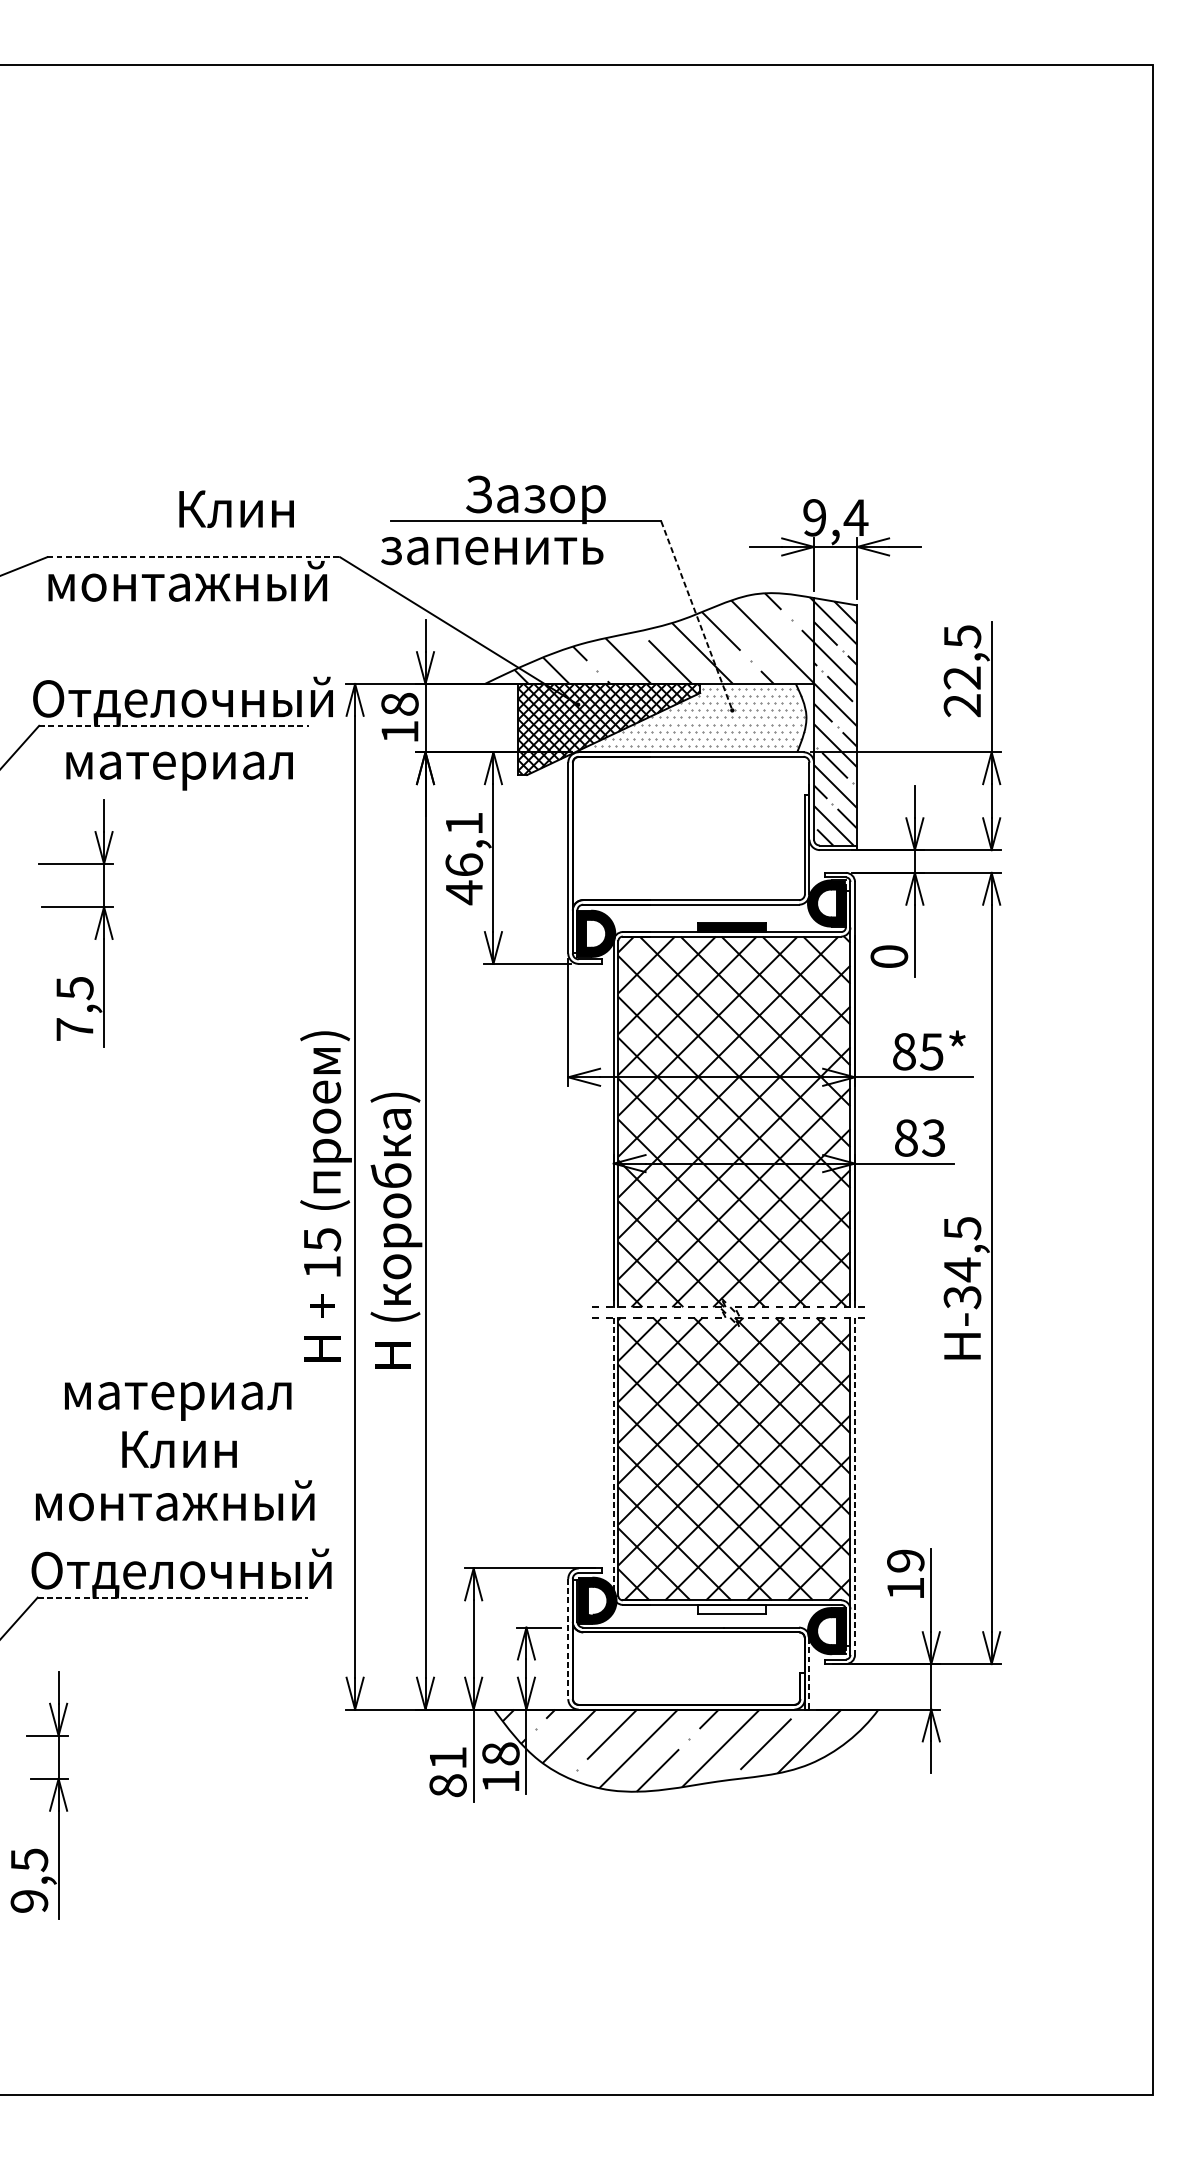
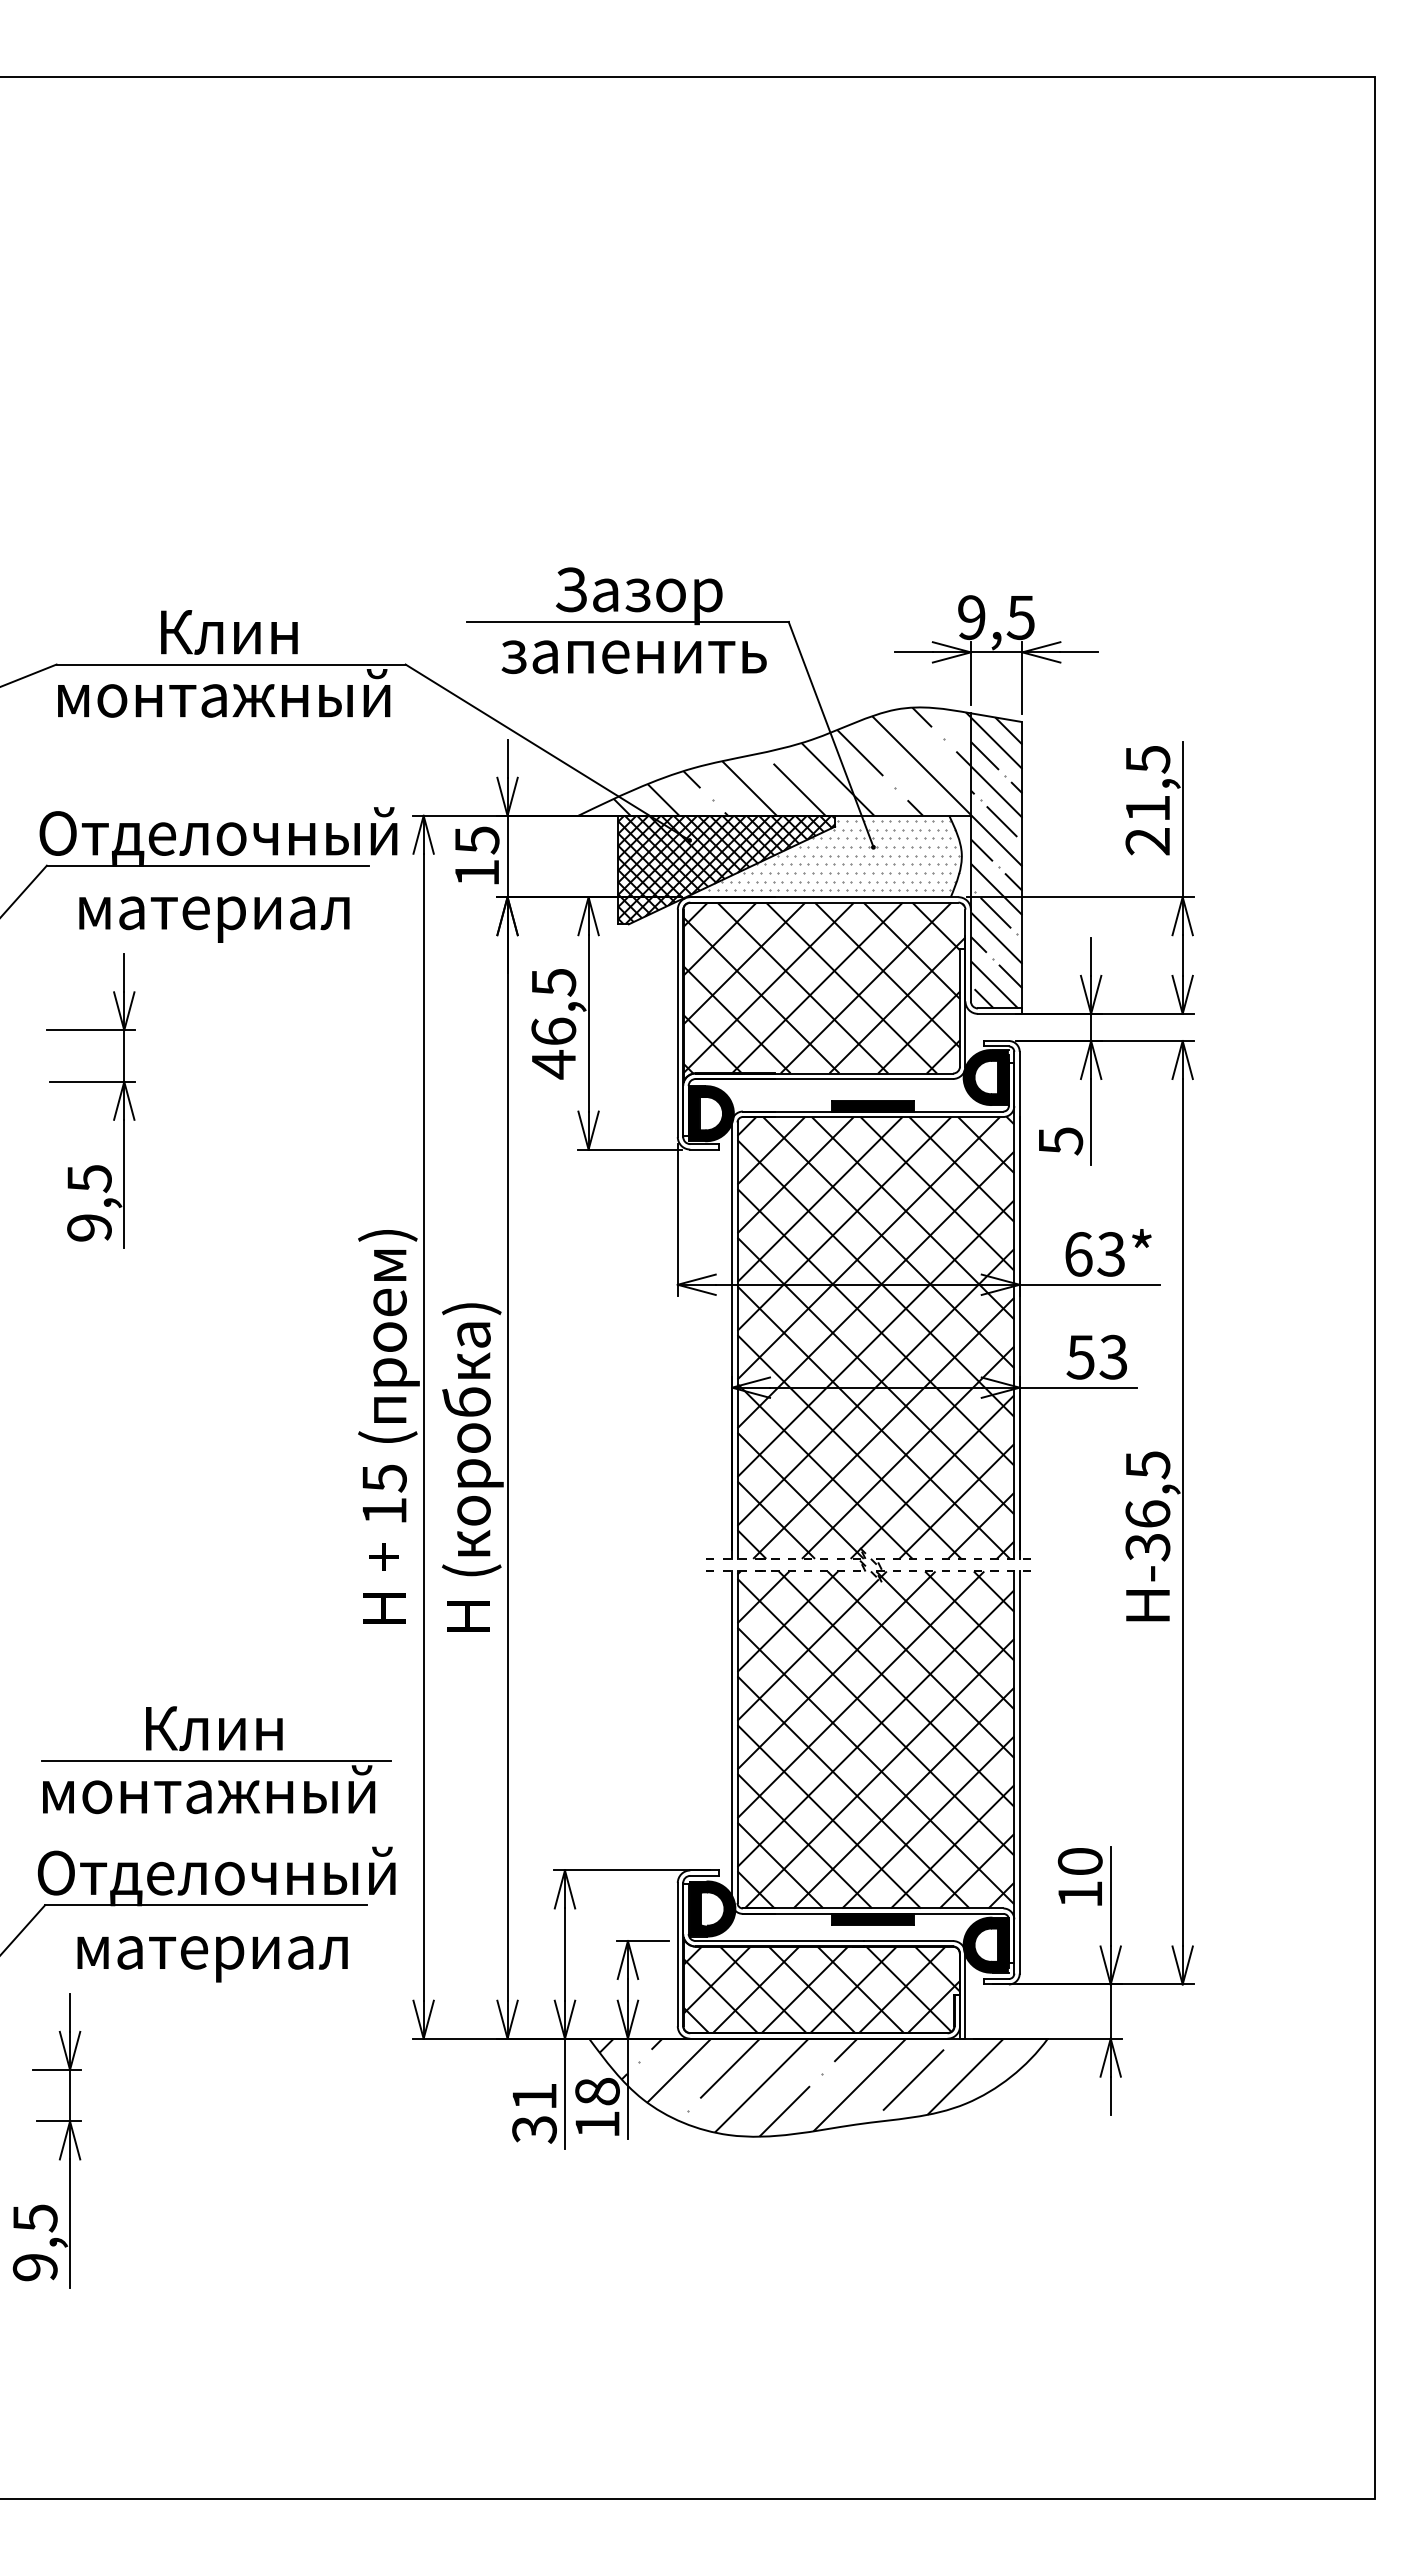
text: (236, 509) -> (229, 632), moved
text: (855, 518) -> (1020, 618), 9,4 -> 9,5
text: (491, 551) -> (633, 657), moved
line: (193, 557) -> (231, 664), dashed -> solid
line: (697, 615) -> (831, 734), dashed -> solid
text: (962, 677) -> (1147, 808), 22,5 -> 21,5
text: (399, 704) -> (476, 840), 18 -> 15
line: (174, 725) -> (208, 865), dashed -> solid
text: (464, 823) -> (554, 982), 46,1 -> 46,5
hatch: (691, 828) -> (824, 987), added
text: (889, 957) -> (1060, 1141), 0 -> 5
text: (74, 1029) -> (89, 1227), 7,5 -> 9,5
text: (917, 1051) -> (1094, 1254), 85* -> 63*
text: (905, 1138) -> (1080, 1357), 83 -> 53
text: (962, 1269) -> (1147, 1514), H-34,5 -> H-36,5
text: (178, 1401) -> (212, 1959), moved
line: (614, 1456) -> (732, 1737), dashed -> solid
line: (180, 1476) -> (215, 1760), added
line: (854, 1487) -> (1019, 1773), dashed -> solid
text: (905, 1560) -> (1079, 1861), 19 -> 10
line: (173, 1597) -> (206, 1905), dashed -> solid
fill: (731, 1608) -> (872, 1918), added
line: (568, 1638) -> (677, 1954), dashed -> solid
hatch: (688, 1668) -> (821, 1989), added
line: (809, 1674) -> (965, 1996), dashed -> solid
text: (448, 1785) -> (534, 2129), 81 -> 31

